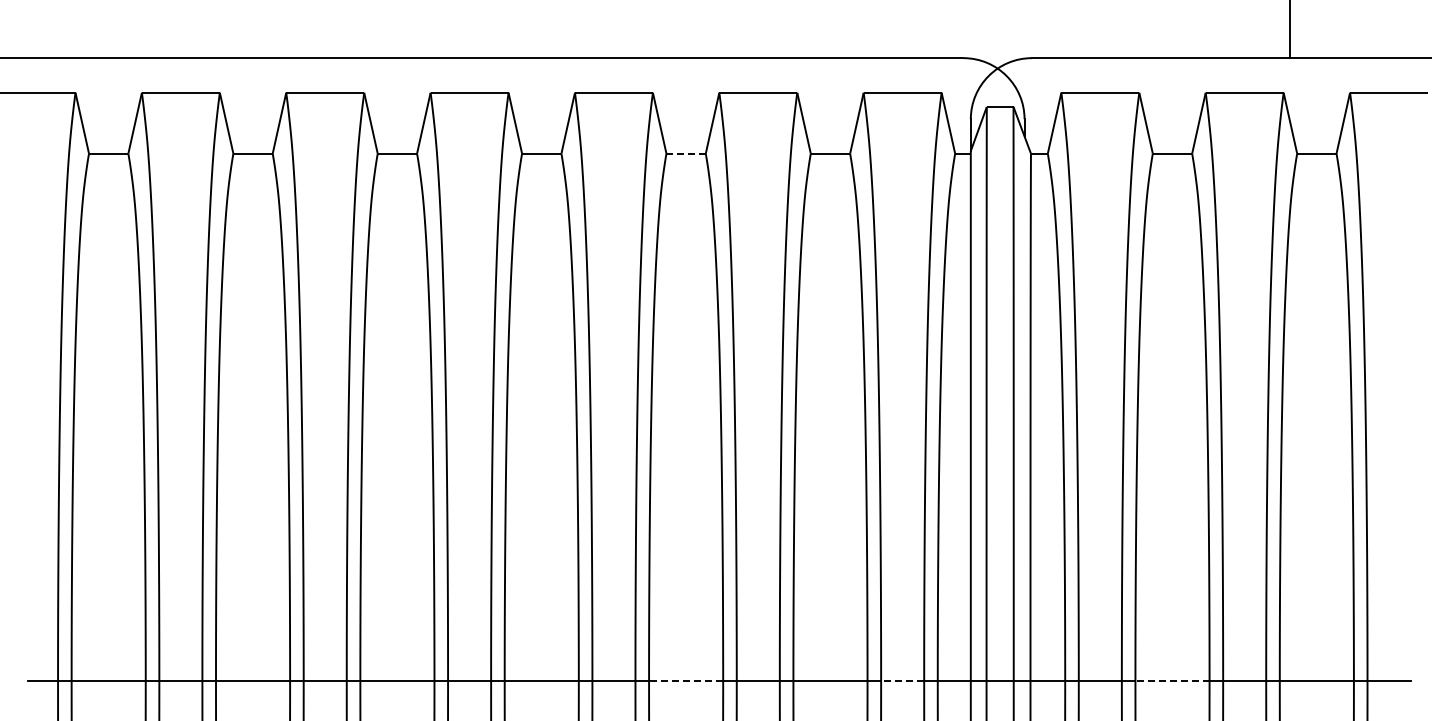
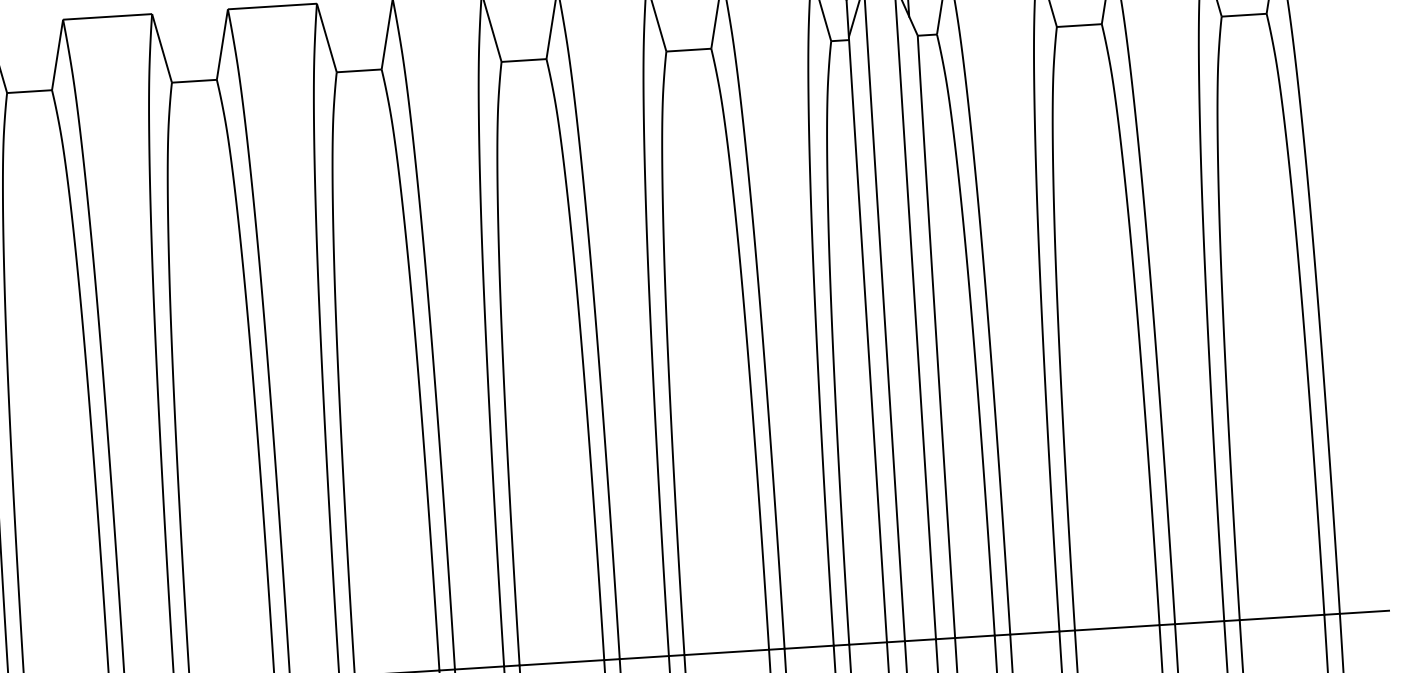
line: (686, 153) -> (524, 60), dashed -> solid
line: (685, 681) -> (561, 663), dashed -> solid
line: (902, 681) -> (808, 647), dashed -> solid
line: (1172, 681) -> (1117, 628), dashed -> solid

